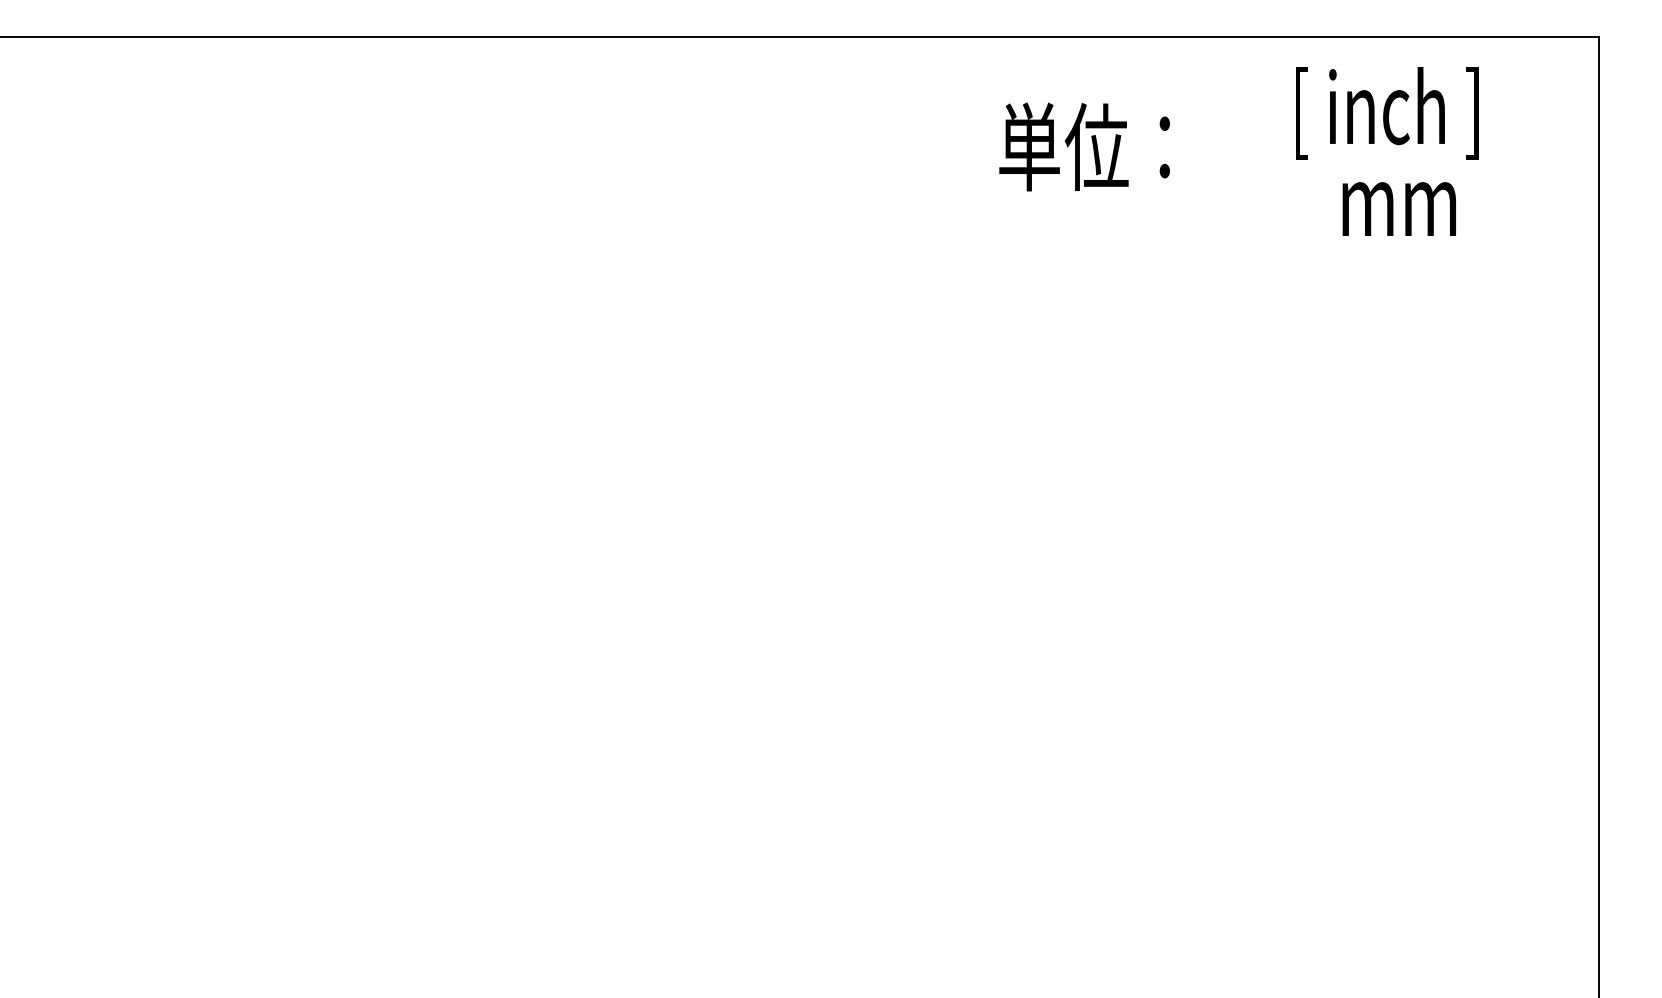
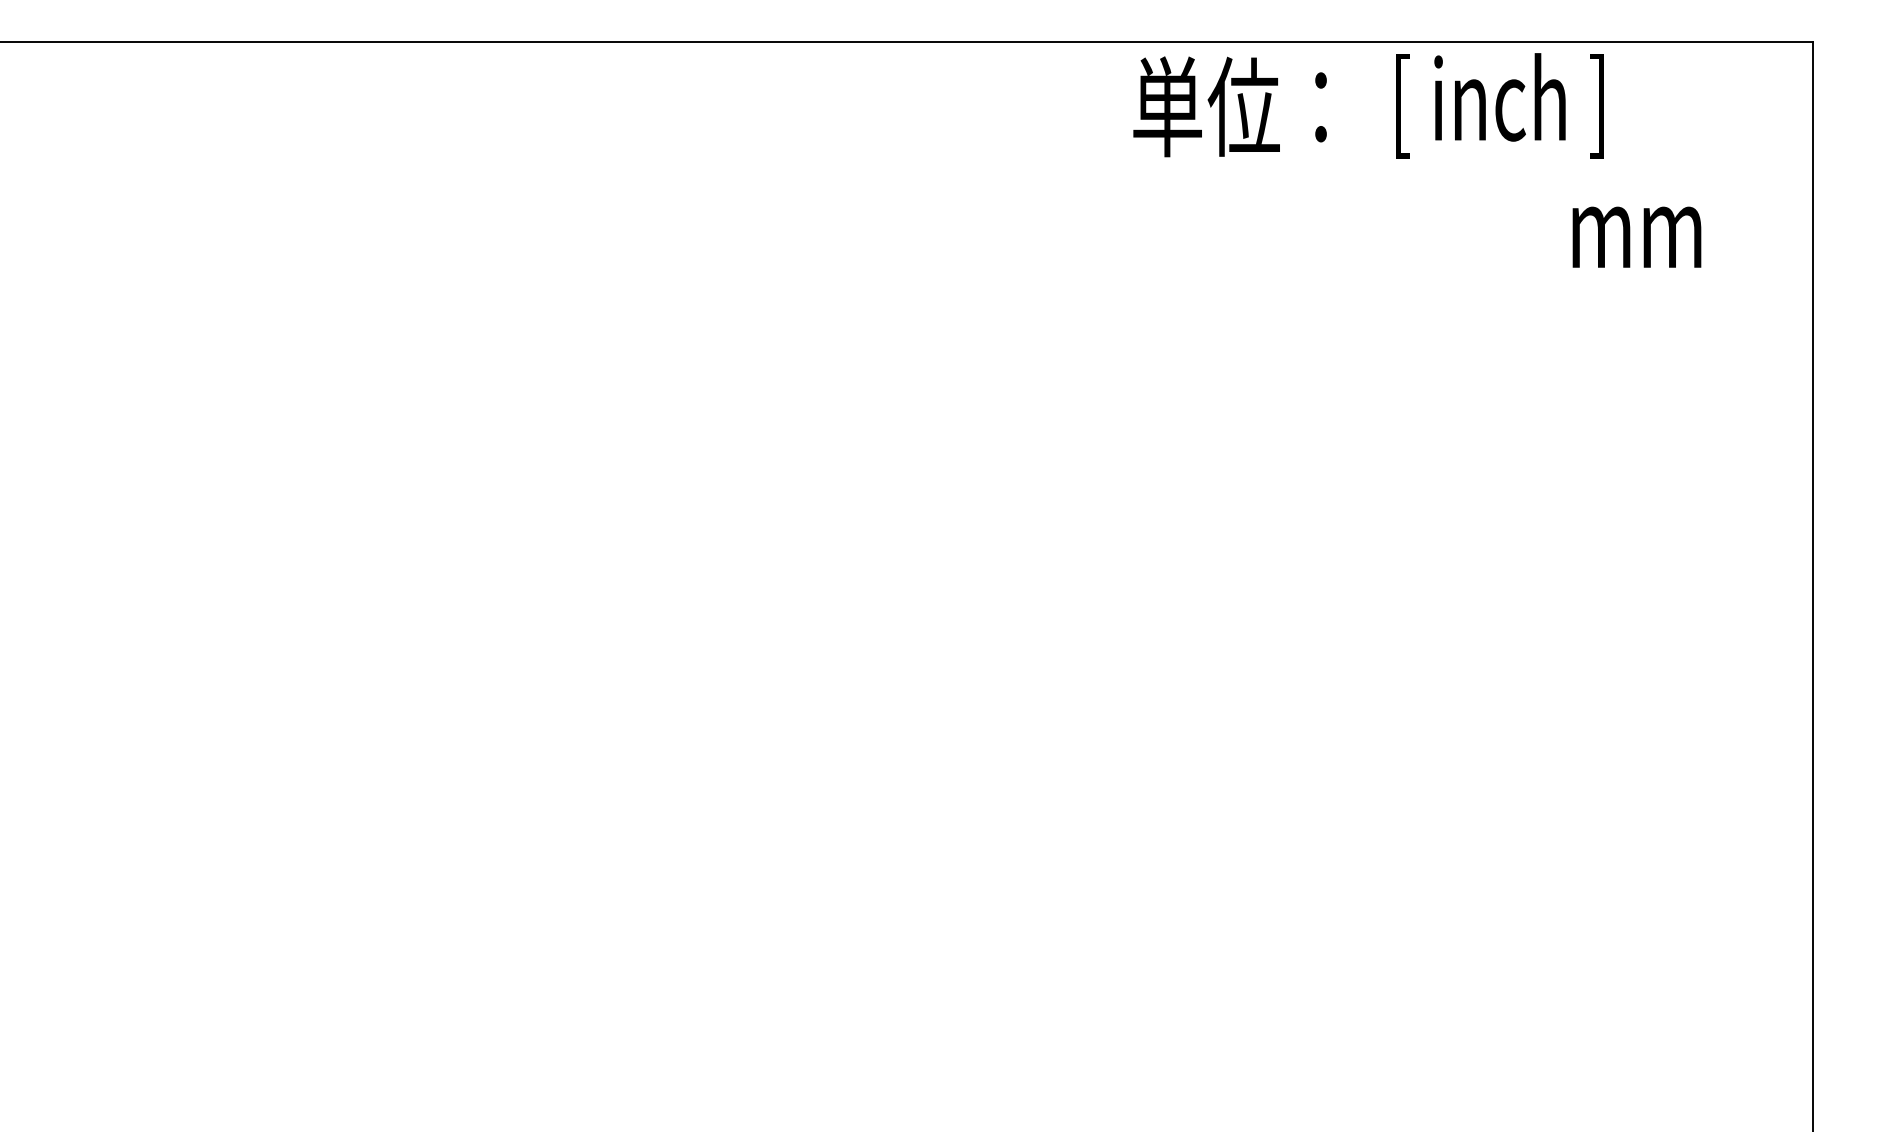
text: (1386, 113) -> (1499, 105), moved
text: (1084, 146) -> (1229, 106), moved
text: (1398, 208) -> (1636, 236), moved

